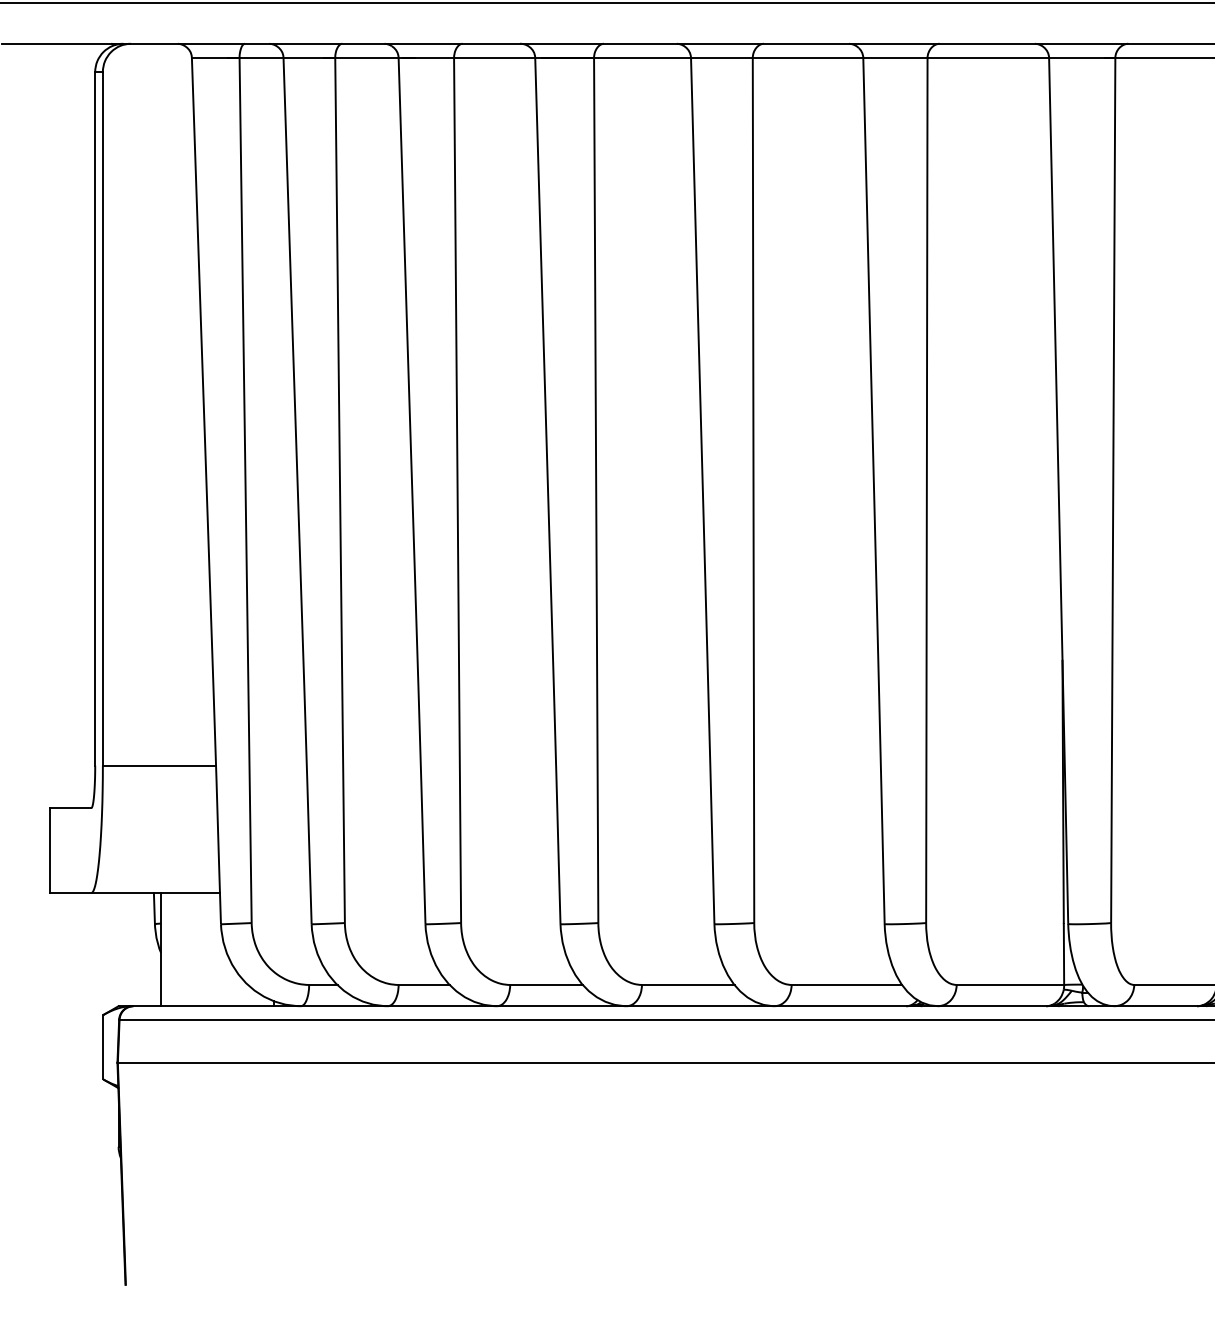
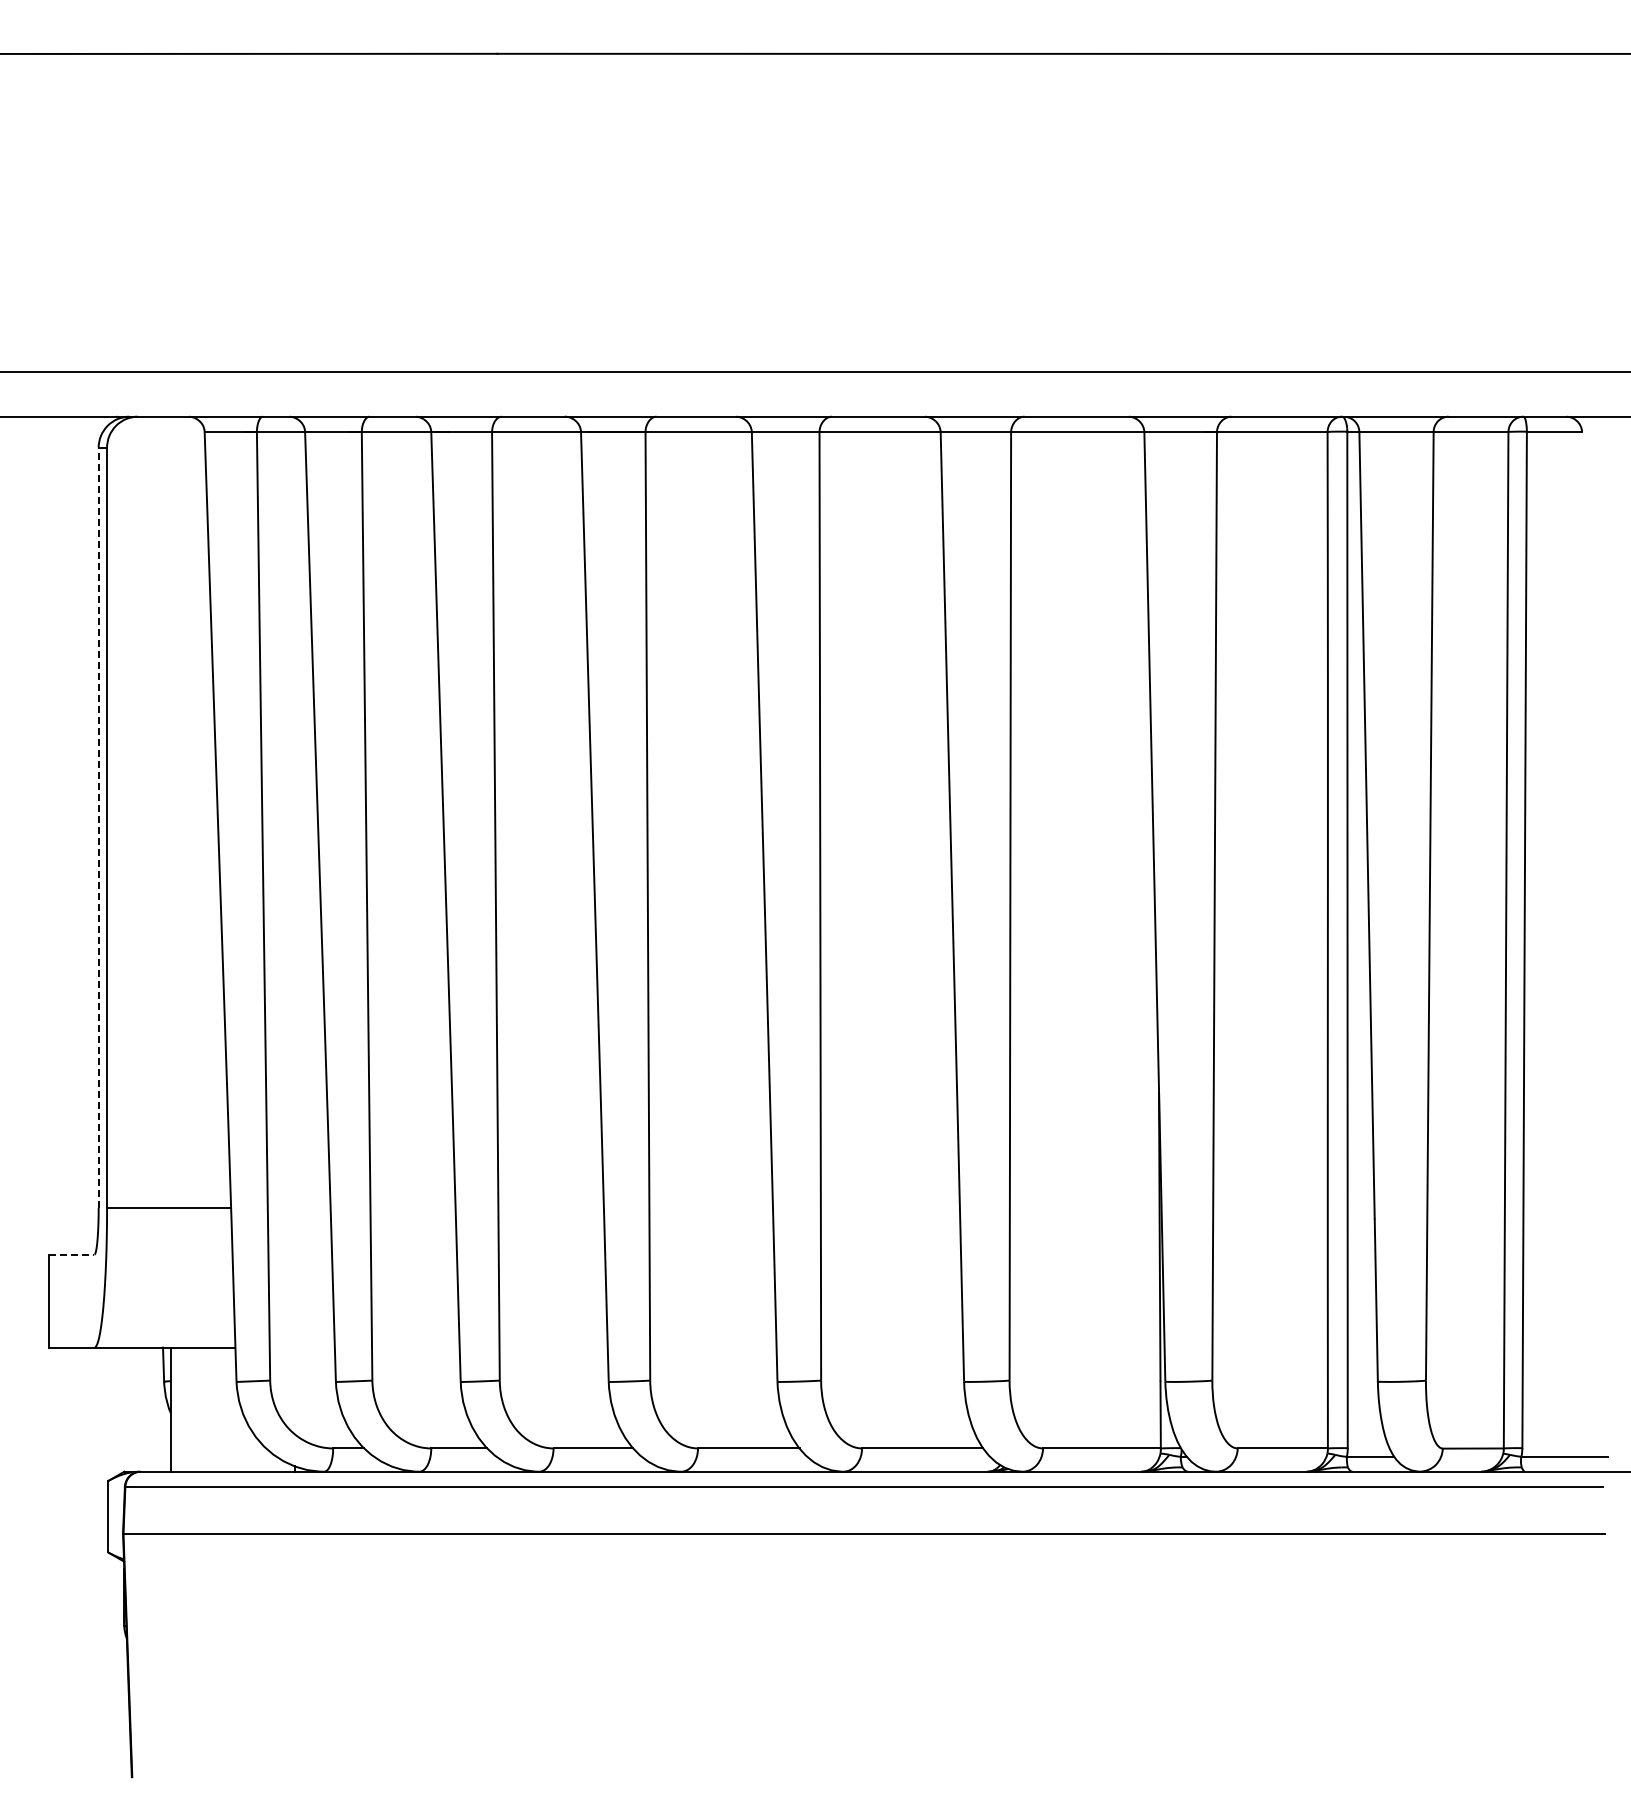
line: (95, 418) -> (98, 827), solid -> dashed
line: (70, 808) -> (71, 1254), solid -> dashed

